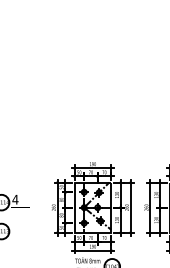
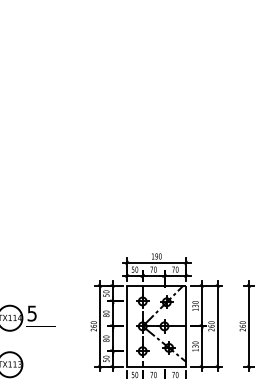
text: (15, 199) -> (32, 313), 4 -> 5

